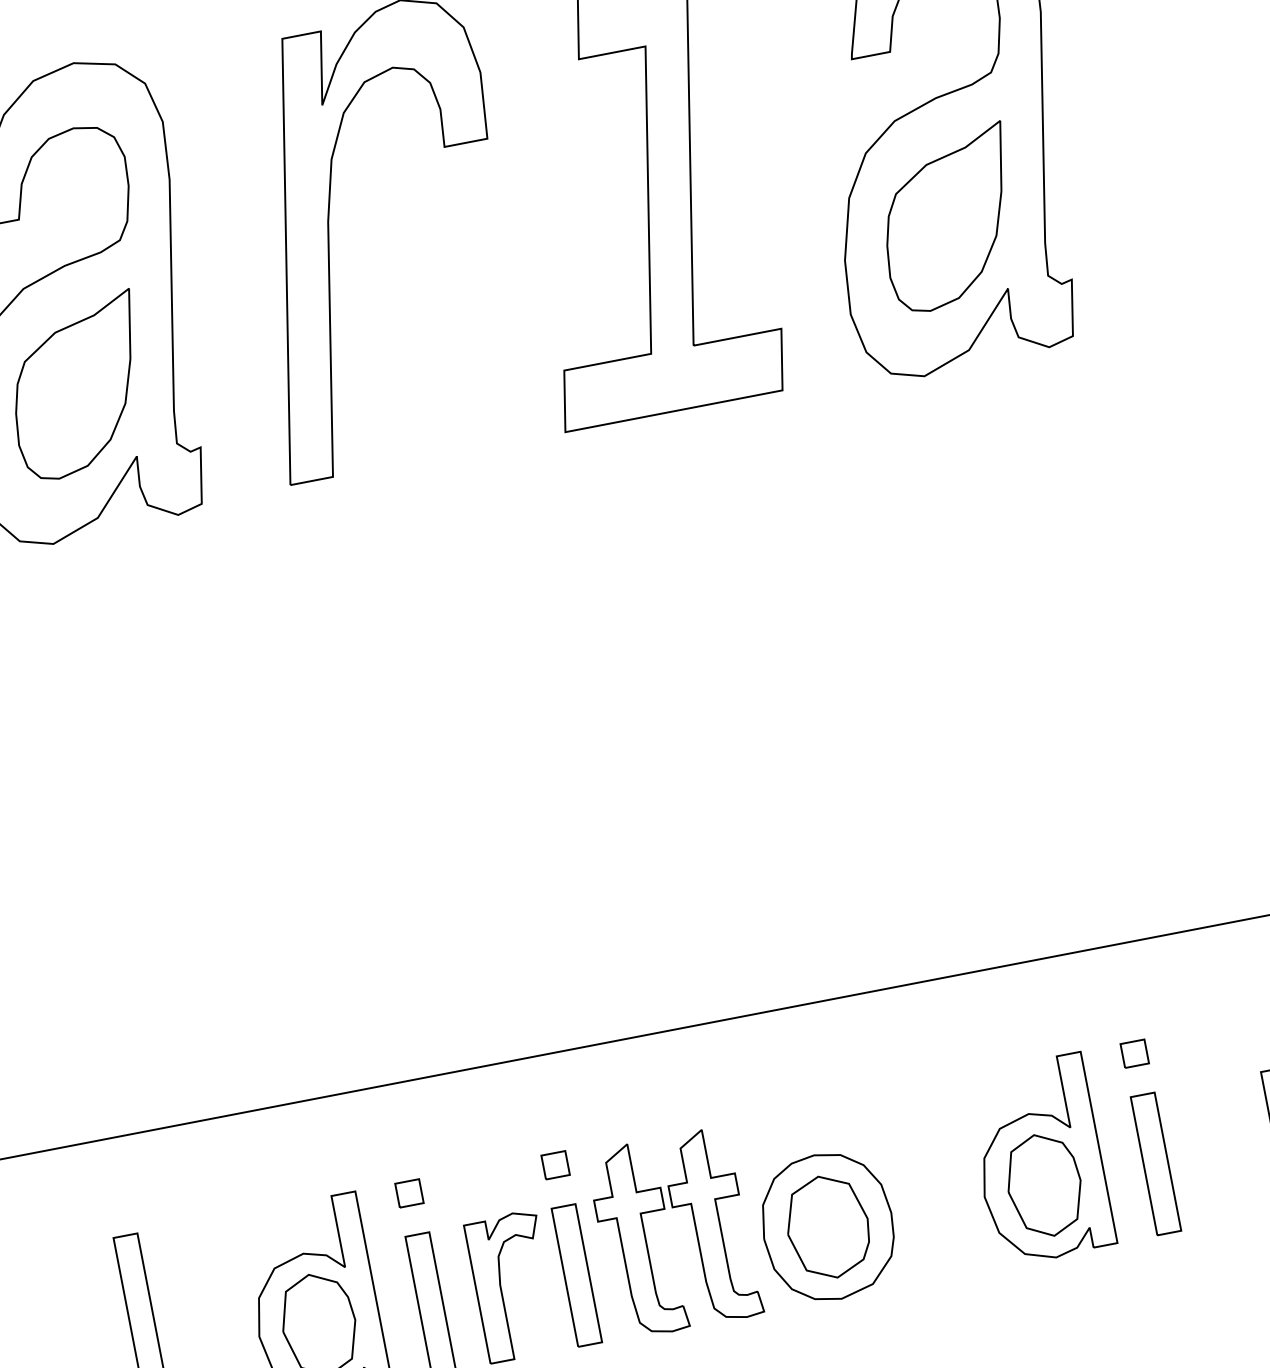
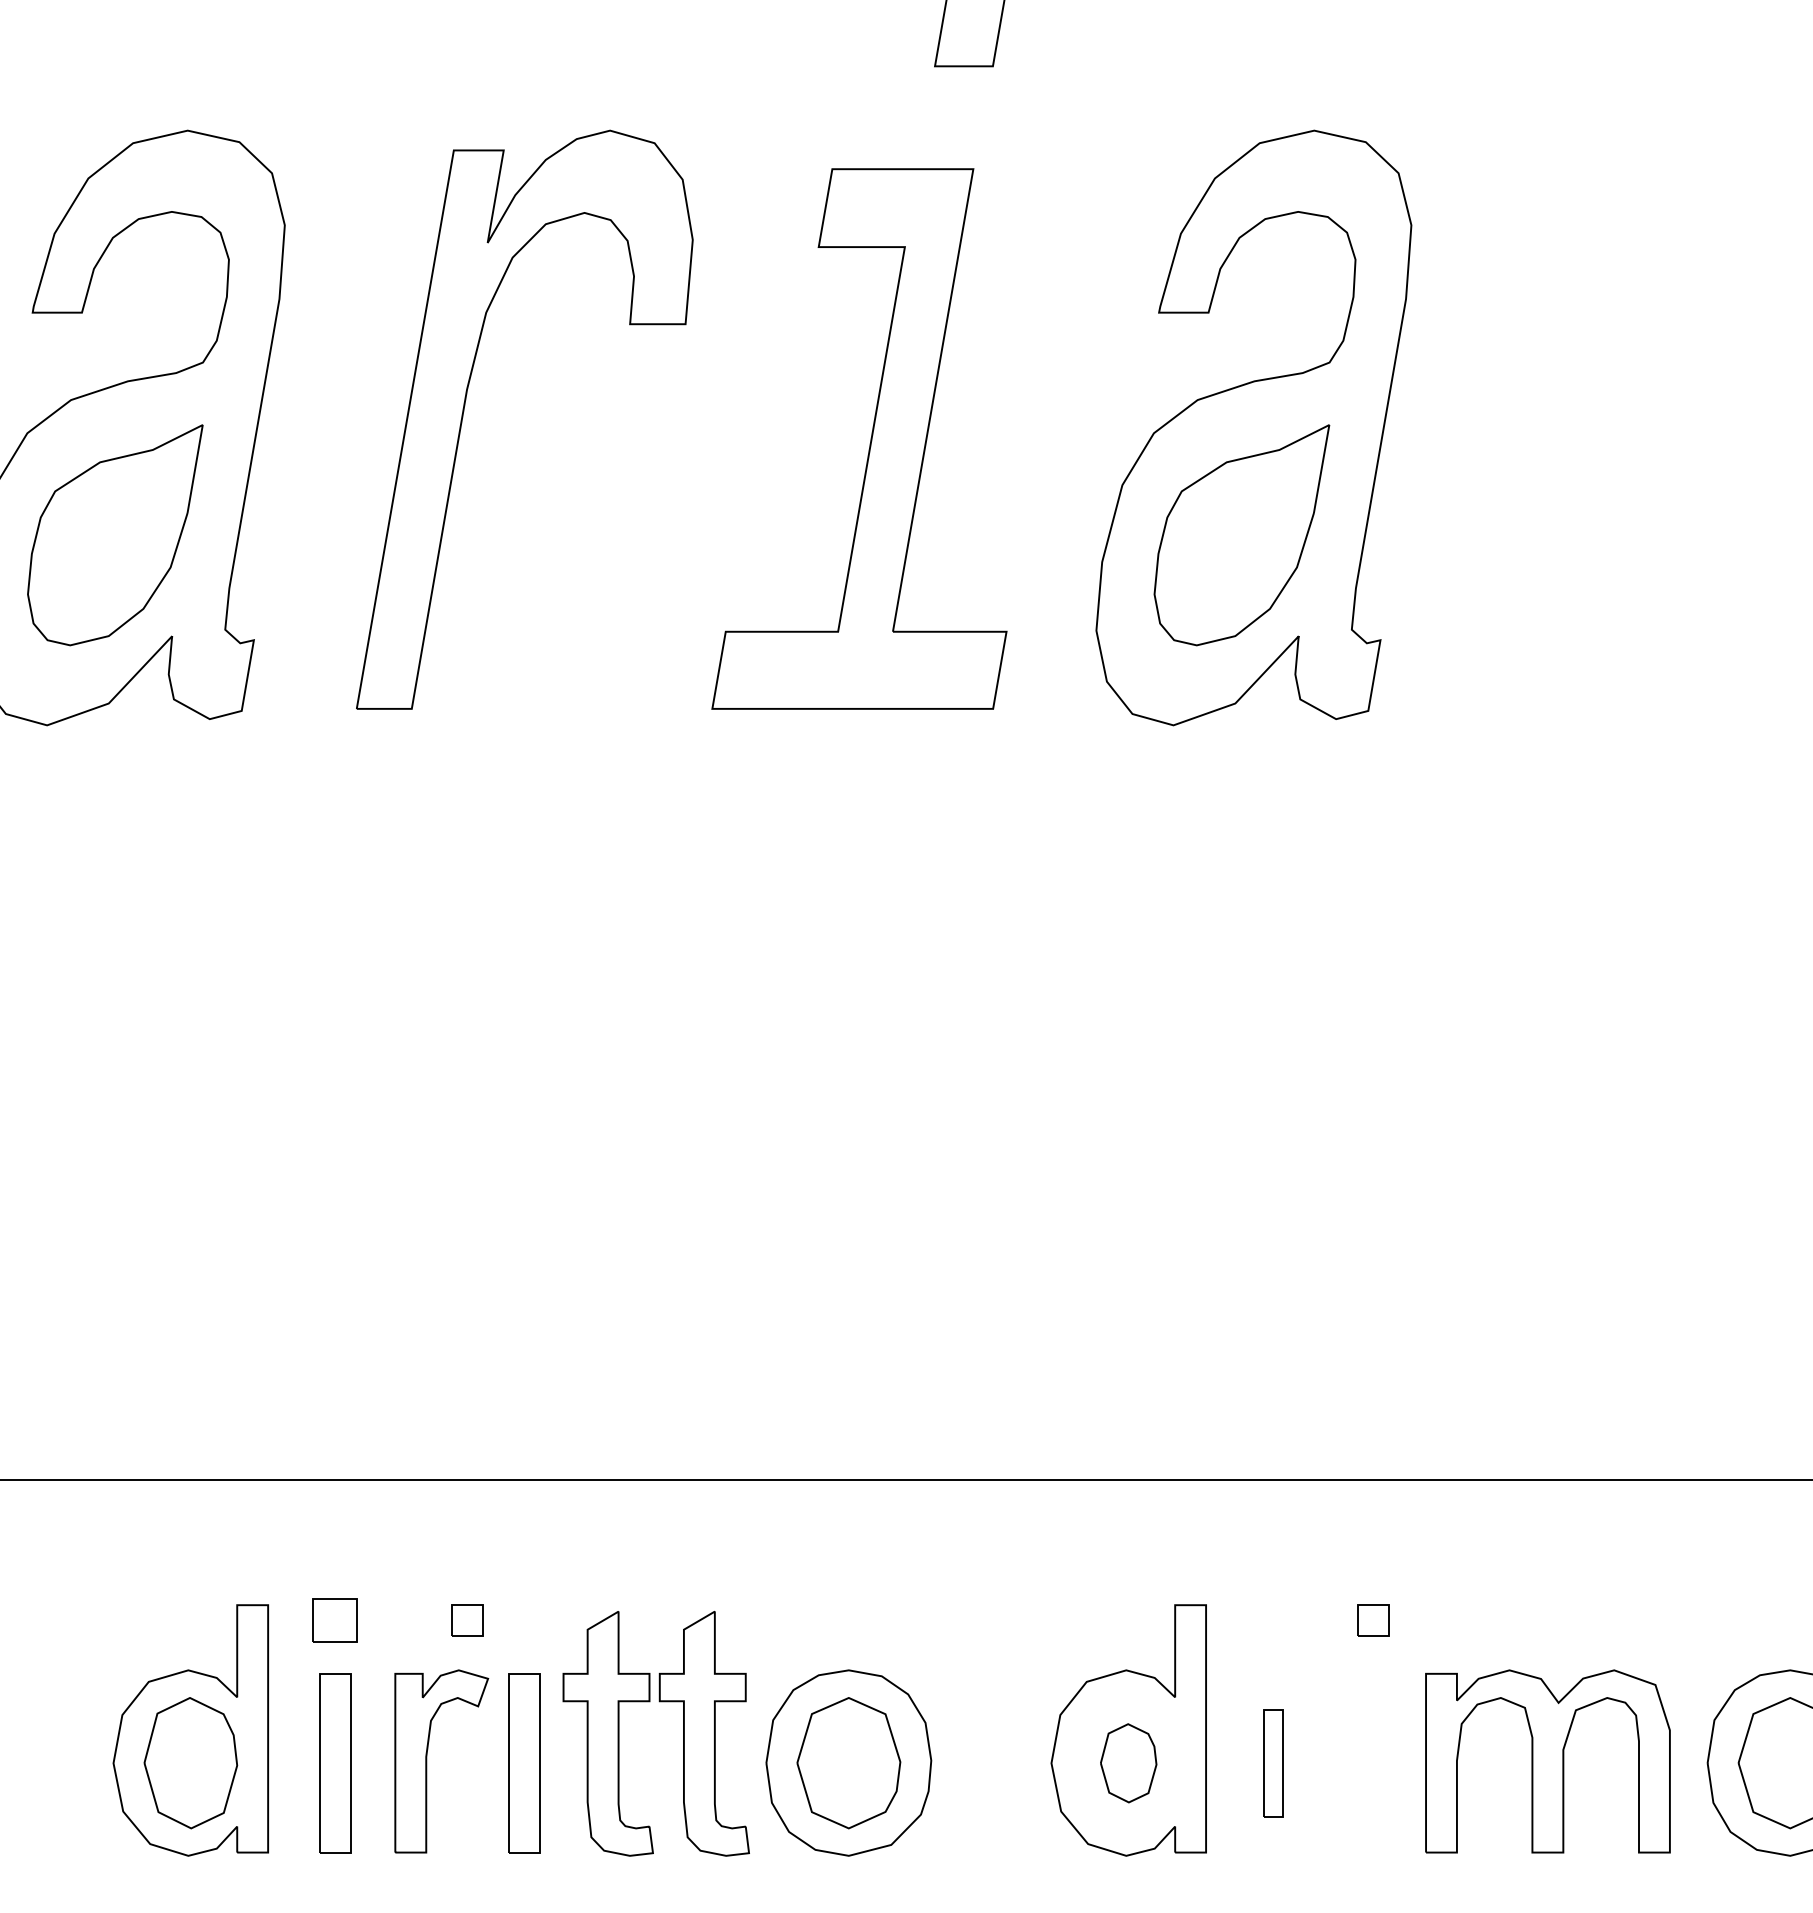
part: (1135, 1053) -> (1373, 1620), moved
part: (1156, 1164) -> (1273, 1763), size x0.6
part: (555, 1165) -> (467, 1620), moved
part: (1044, 1185) -> (1128, 1763), size x0.6
part: (409, 1193) -> (335, 1620), size x1.4

